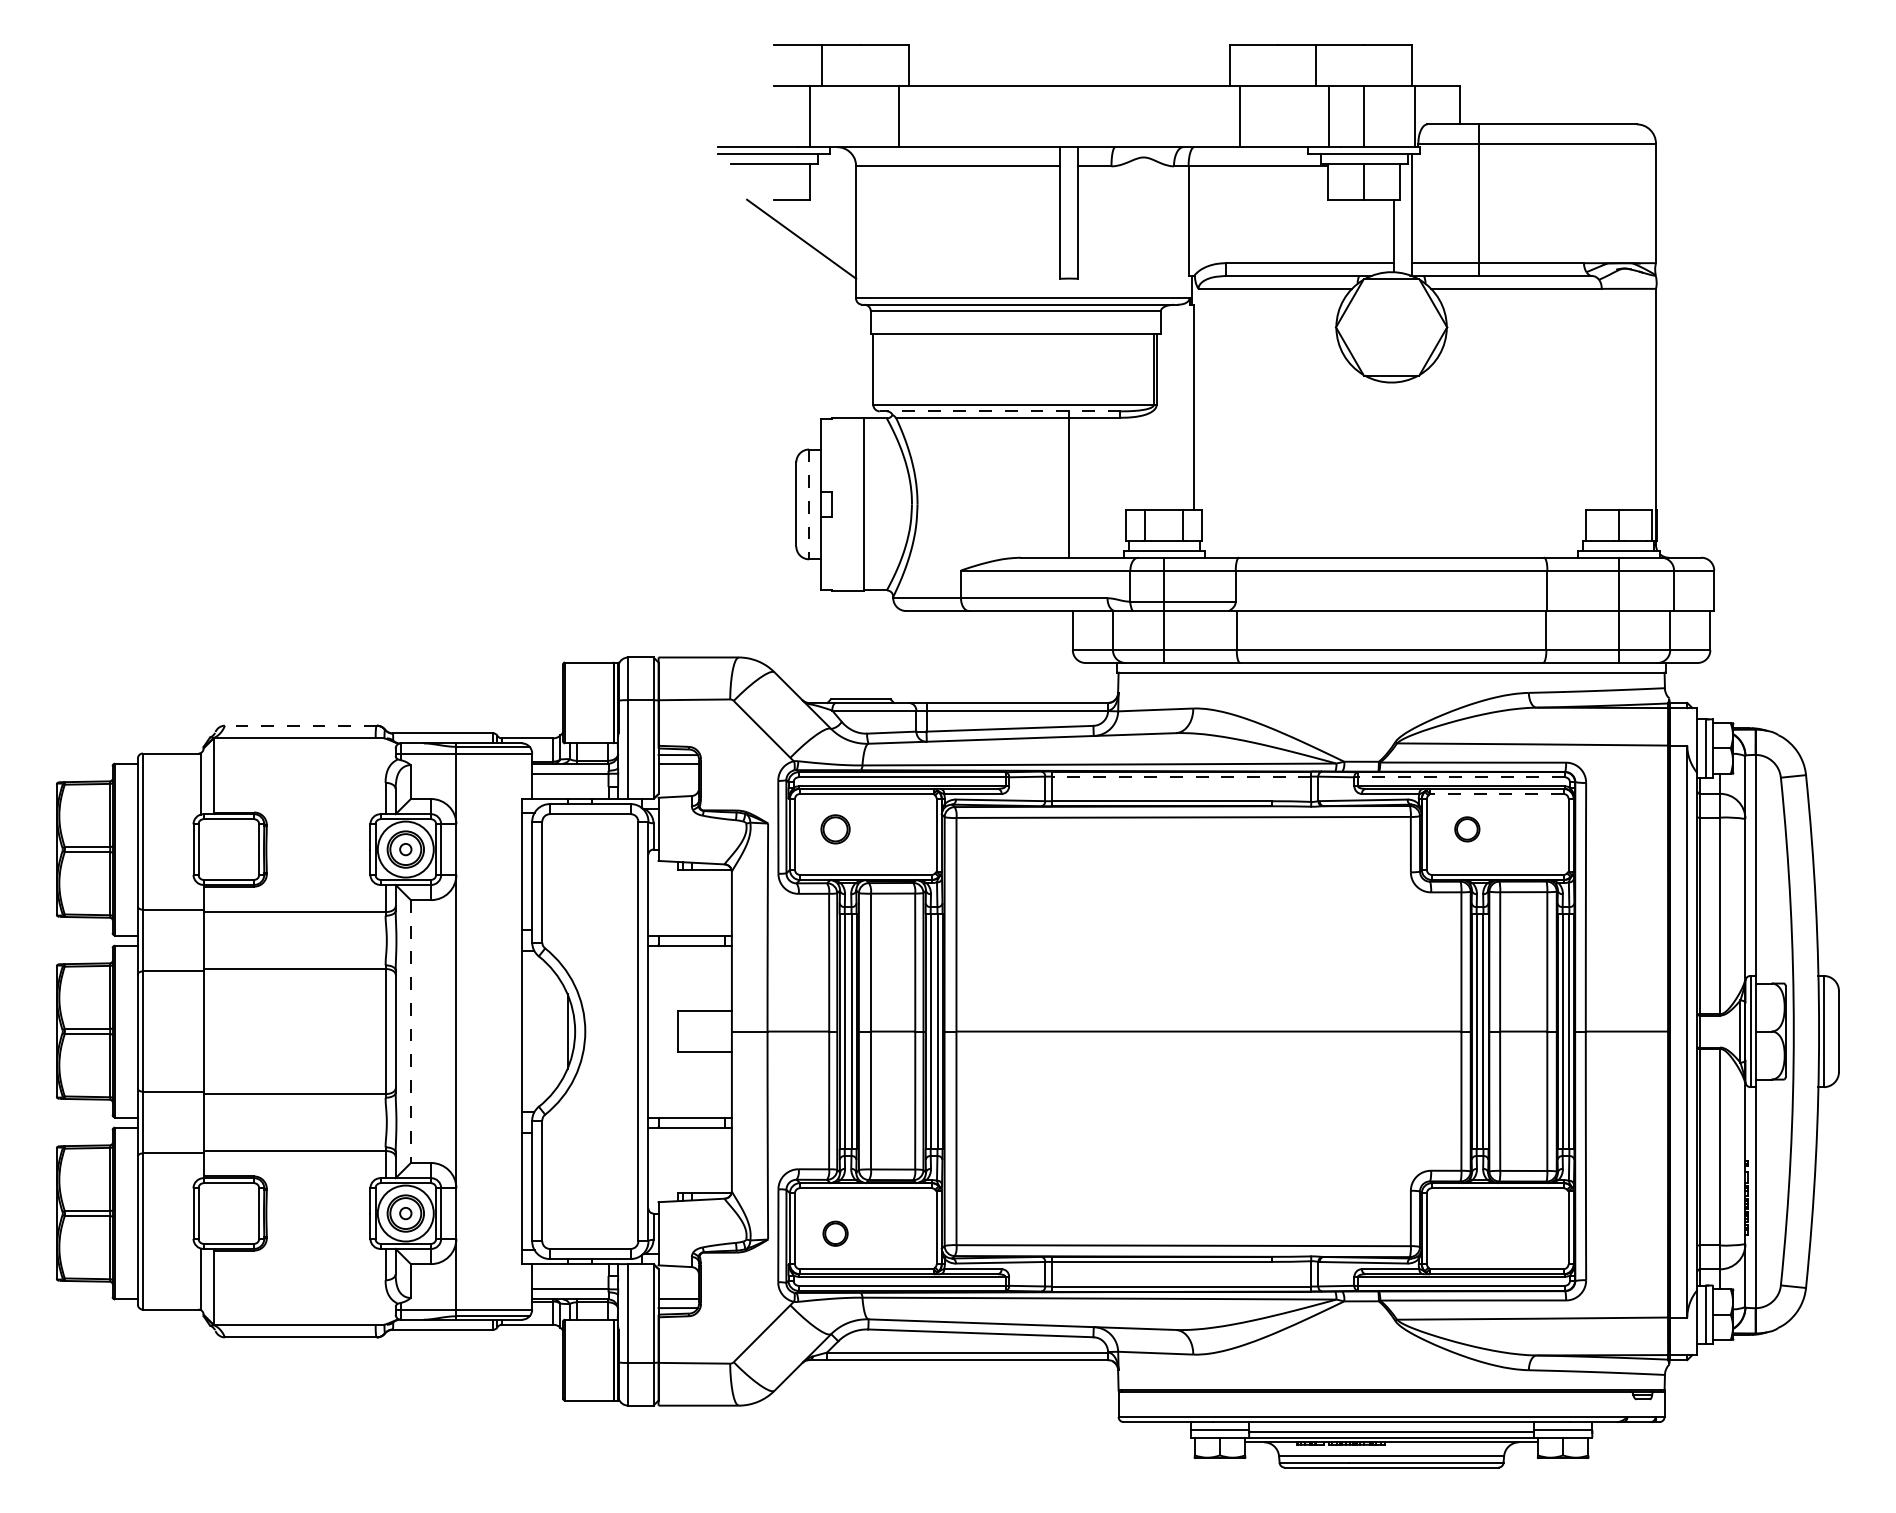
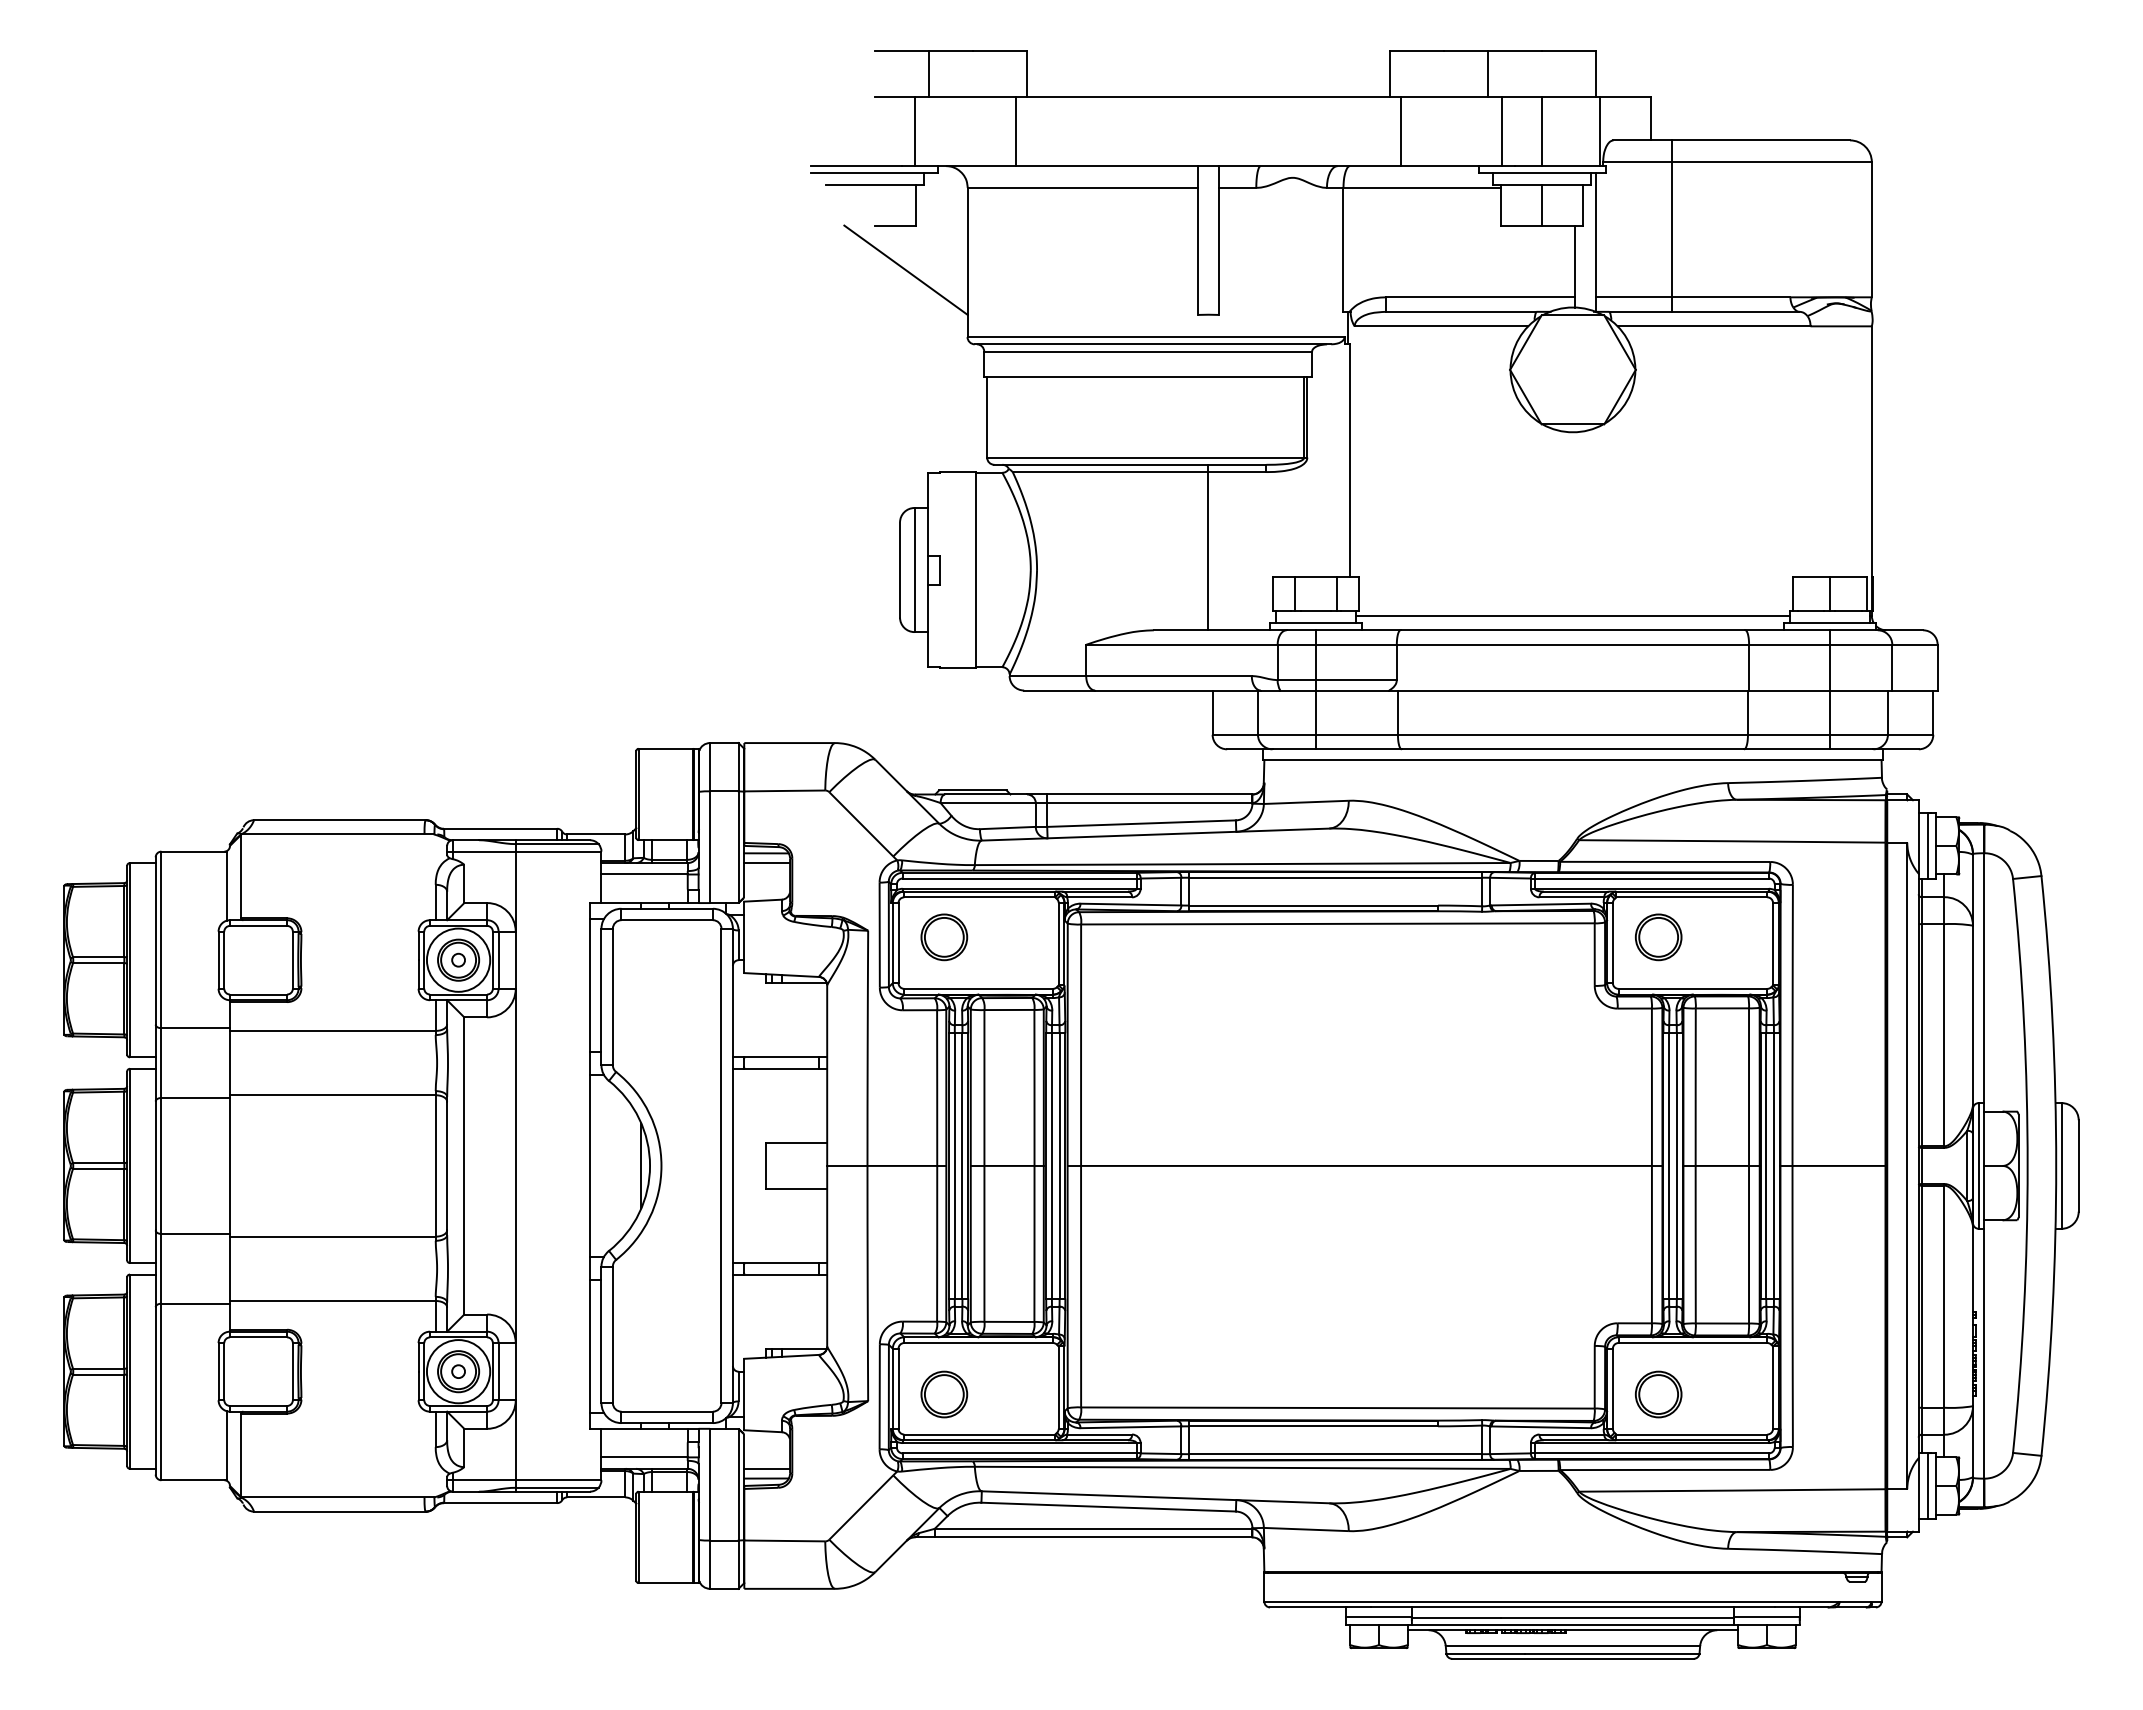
line: (999, 411) -> (1129, 464), dashed -> solid
line: (809, 504) -> (914, 570), dashed -> solid
line: (1391, 544) -> (1572, 615), added
line: (300, 725) -> (339, 820), dashed -> solid
line: (1181, 776) -> (1335, 877), dashed -> solid
line: (1461, 777) -> (1651, 878), dashed -> solid
line: (1496, 794) -> (1691, 897), dashed -> solid
part: (835, 829) -> (944, 937), size x1.43
part: (1467, 829) -> (1658, 937), size x1.67
line: (411, 1031) -> (464, 1165), dashed -> solid
part: (835, 1233) -> (944, 1394), size x1.67
part: (1467, 1233) -> (1658, 1394), added

